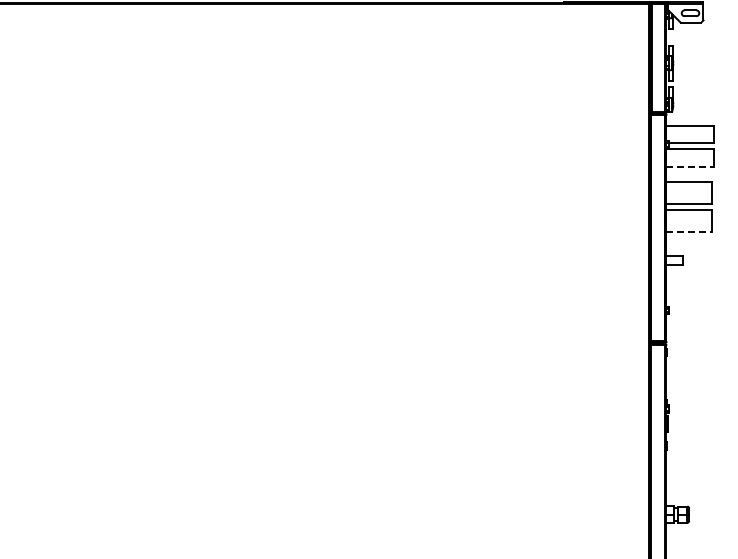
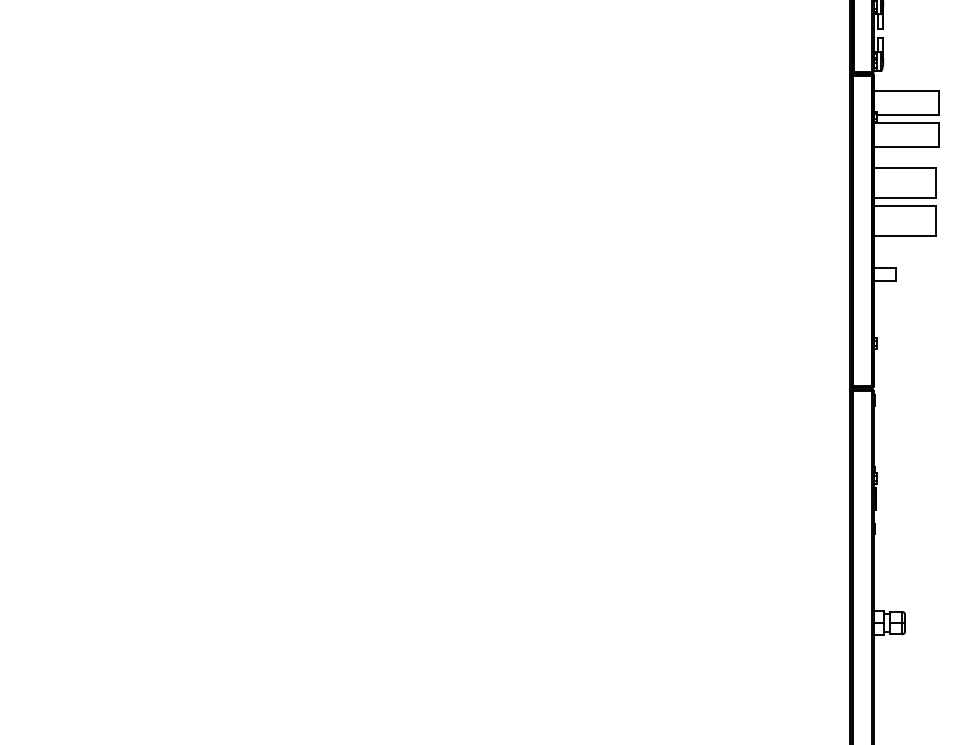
line: (690, 166) -> (906, 146), dashed -> solid
line: (689, 232) -> (905, 236), dashed -> solid

